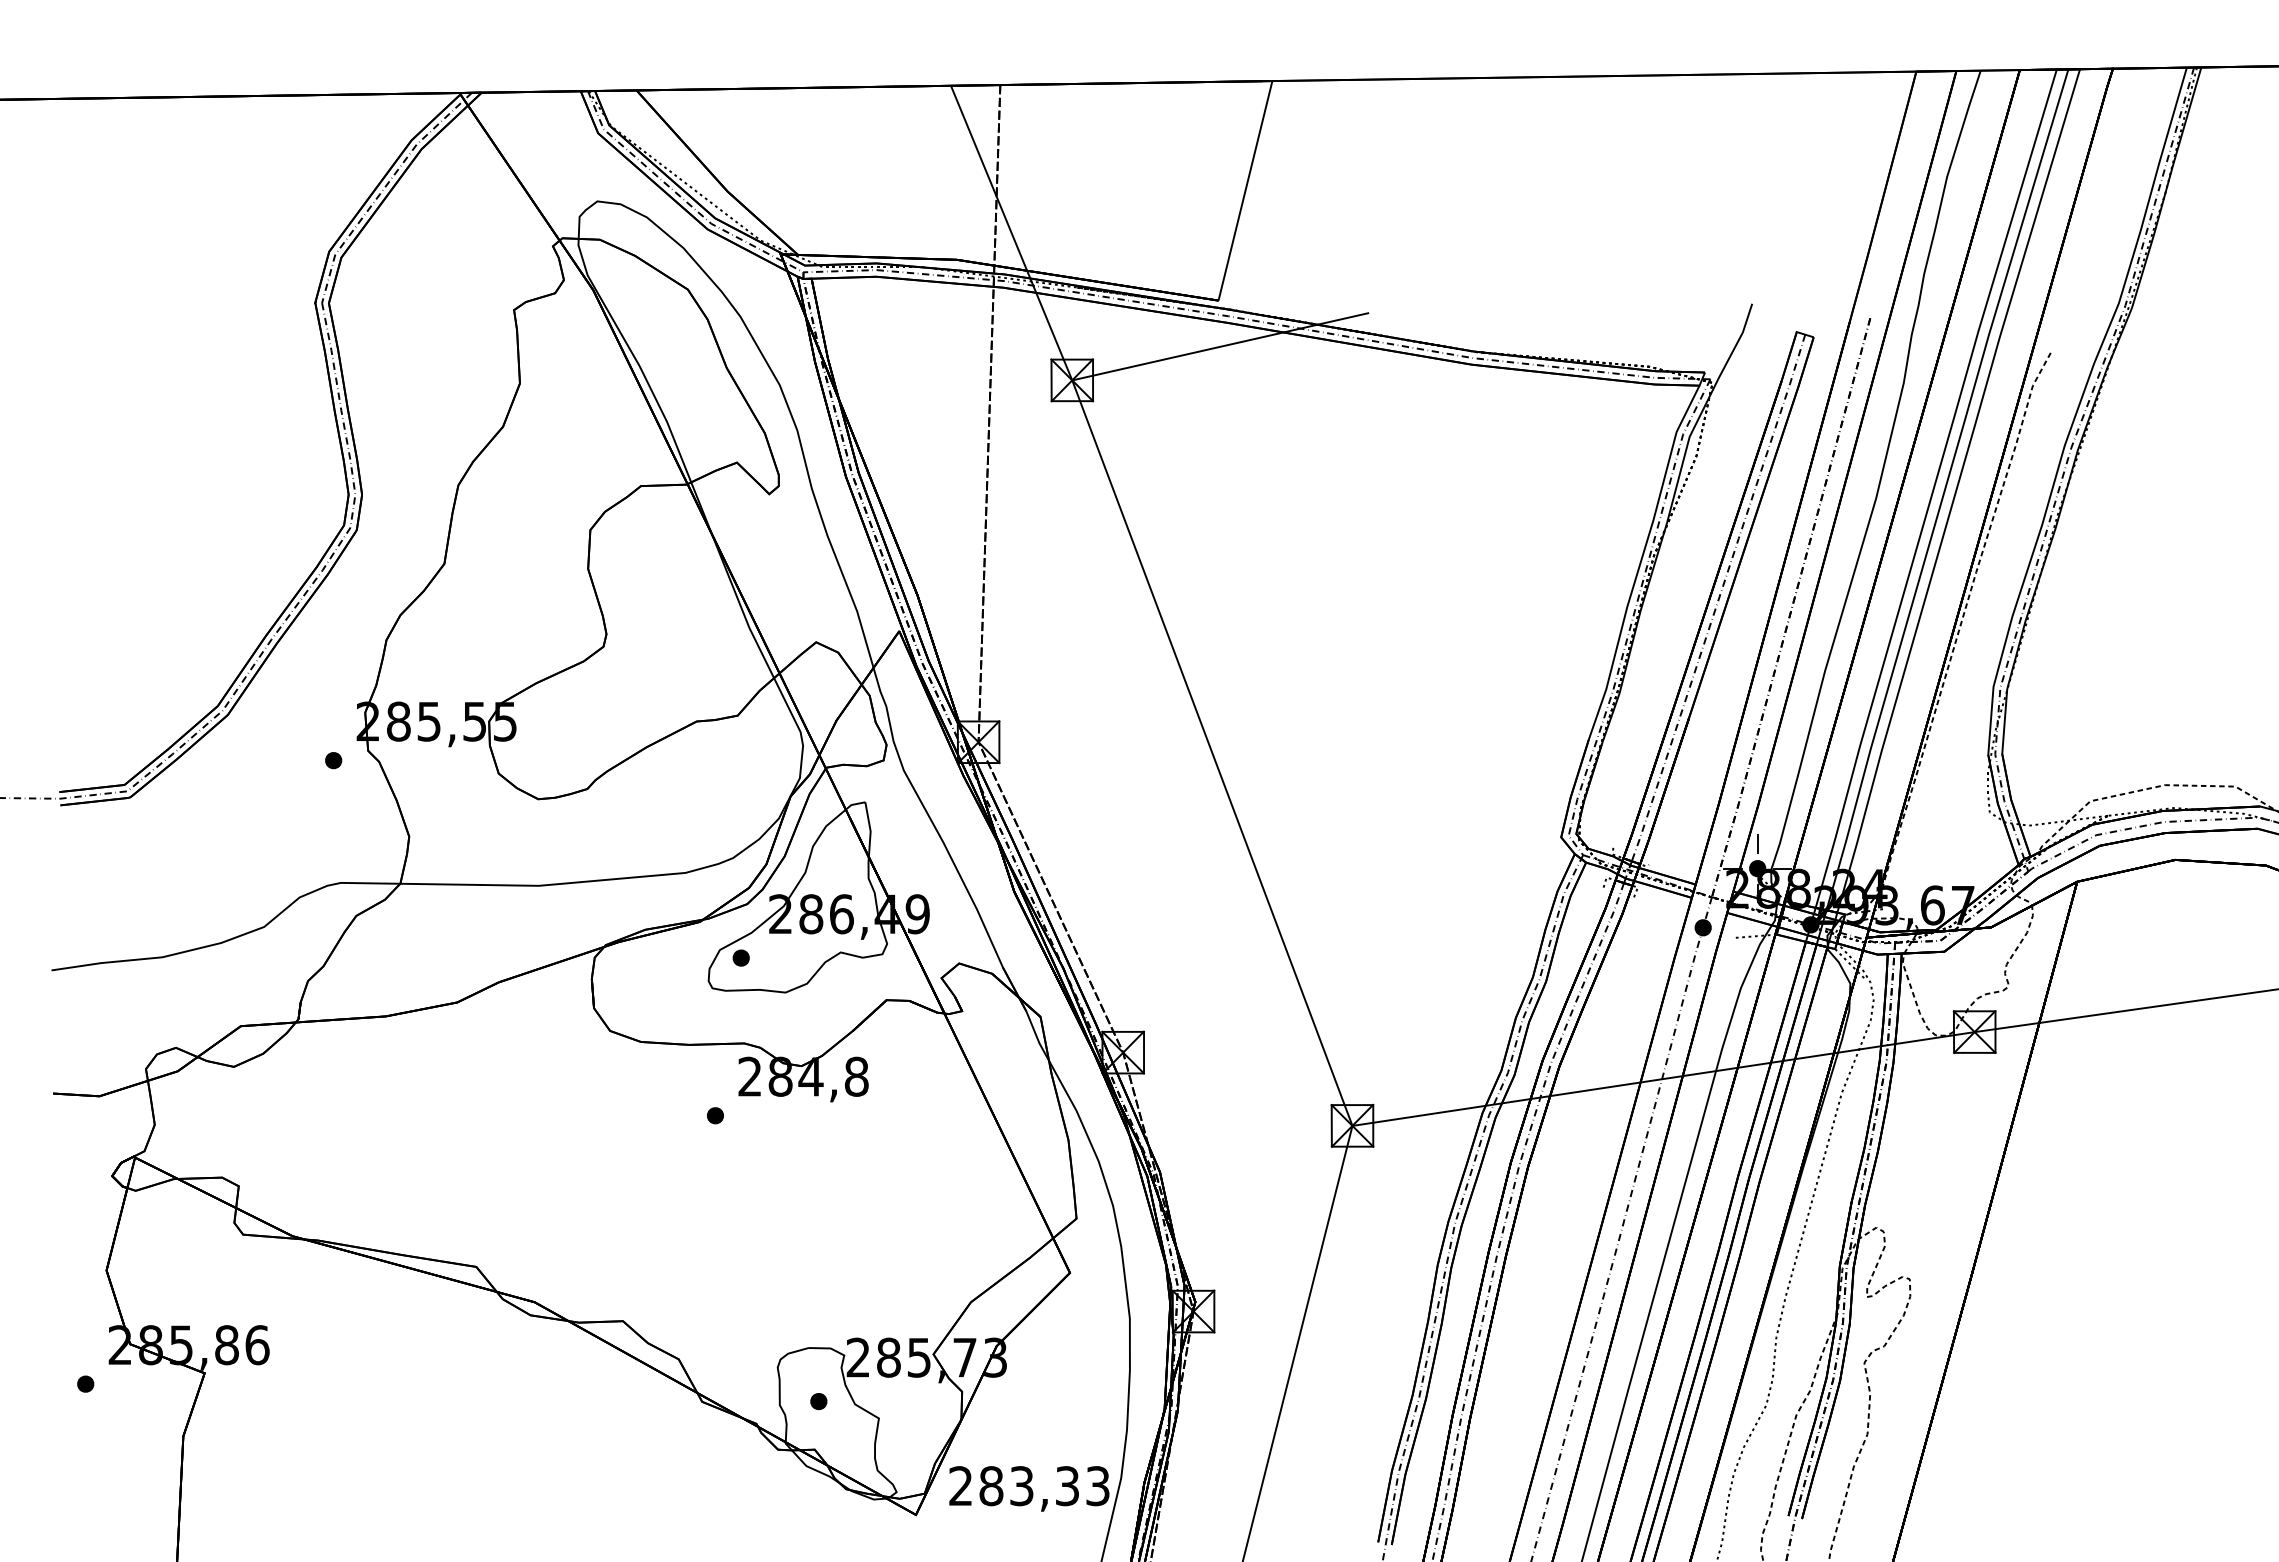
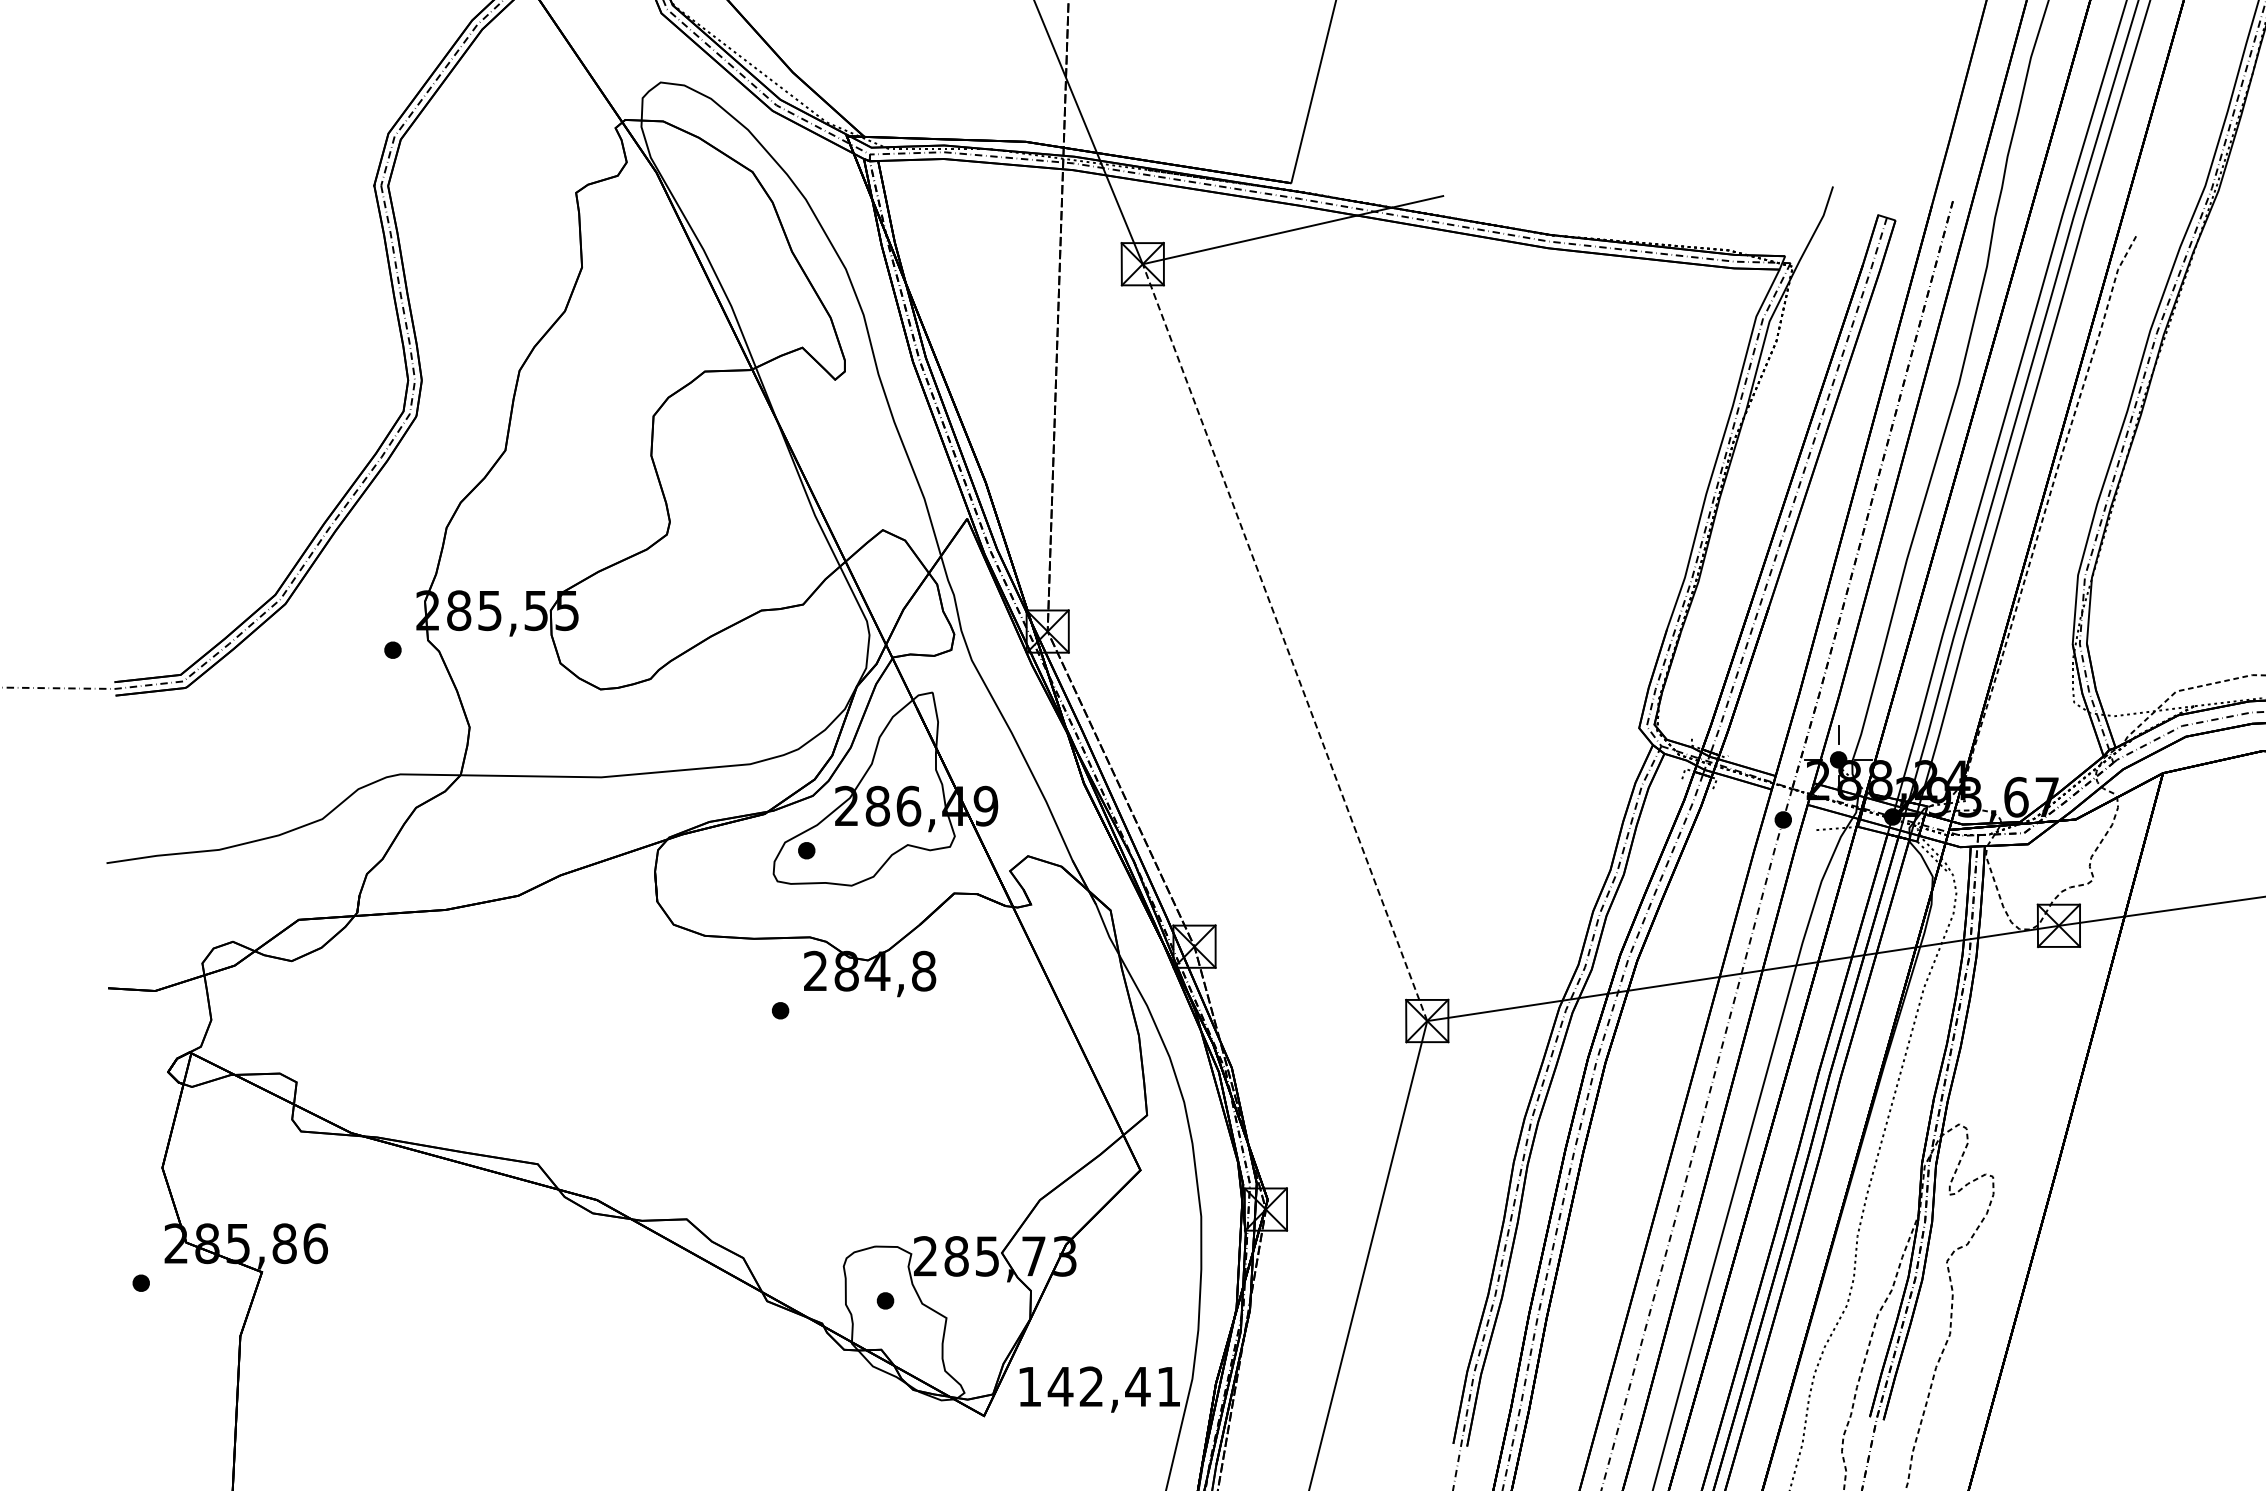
line: (1212, 752) -> (1285, 641), solid -> dashed
text: (1029, 1486) -> (1099, 1387), 283,33 -> 142,41

